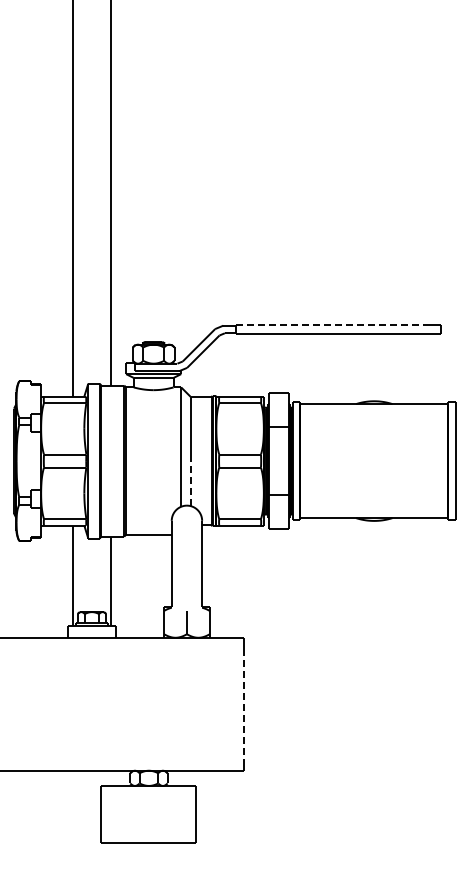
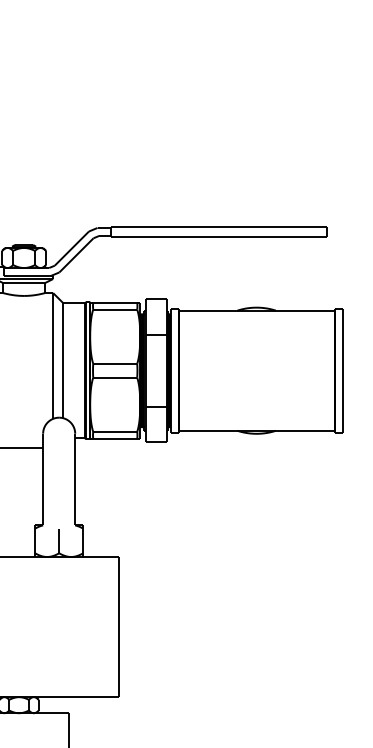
line: (330, 324) -> (210, 226), dashed -> solid
line: (190, 483) -> (62, 394), dashed -> solid
line: (243, 704) -> (118, 627), dashed -> solid

